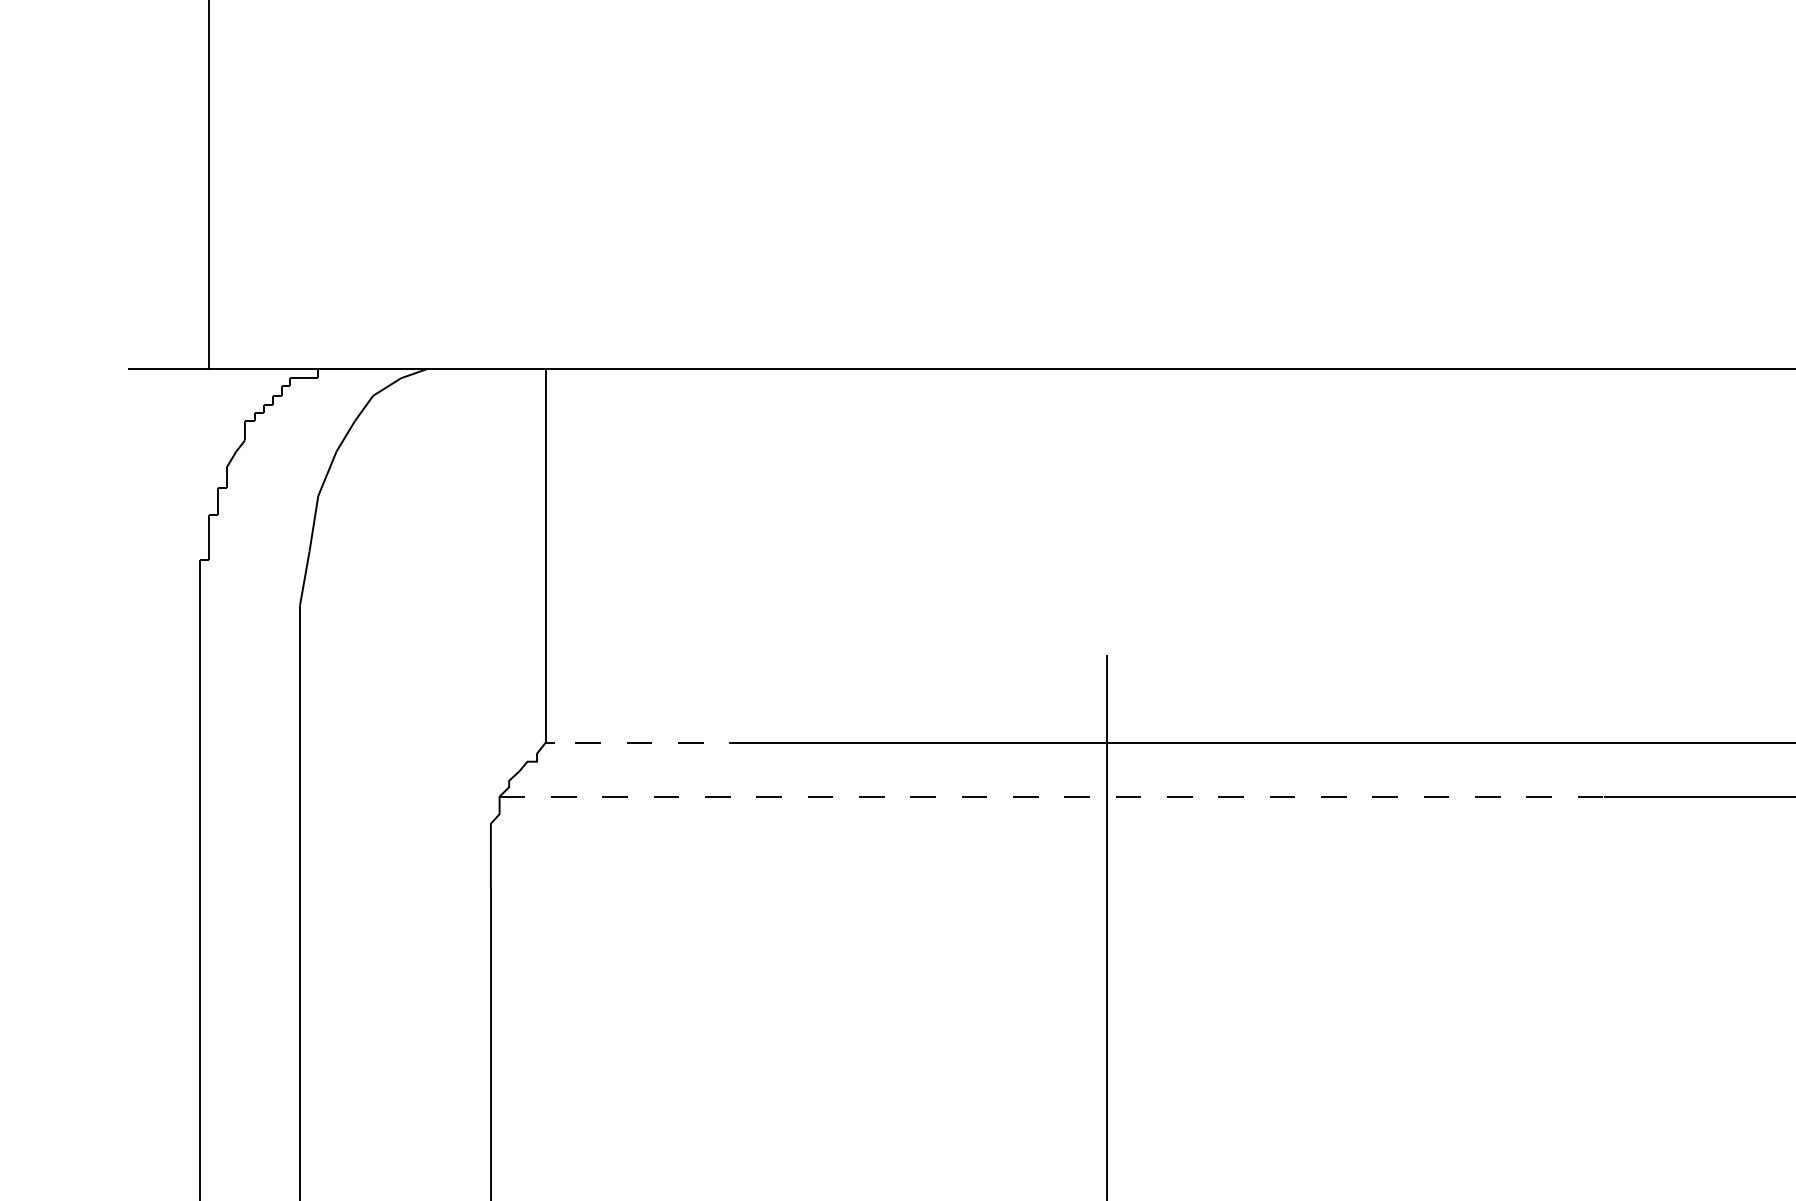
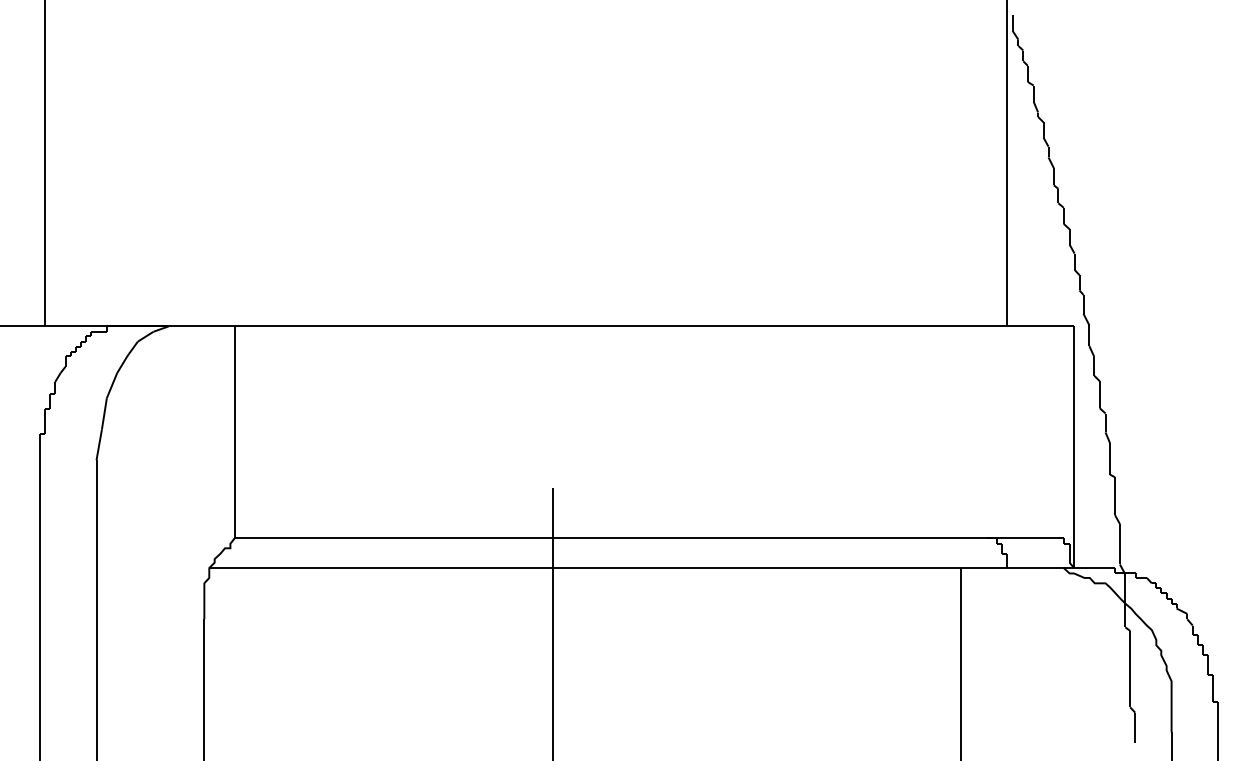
line: (654, 742) -> (296, 537), dashed -> solid
line: (1052, 797) -> (521, 568), dashed -> solid

